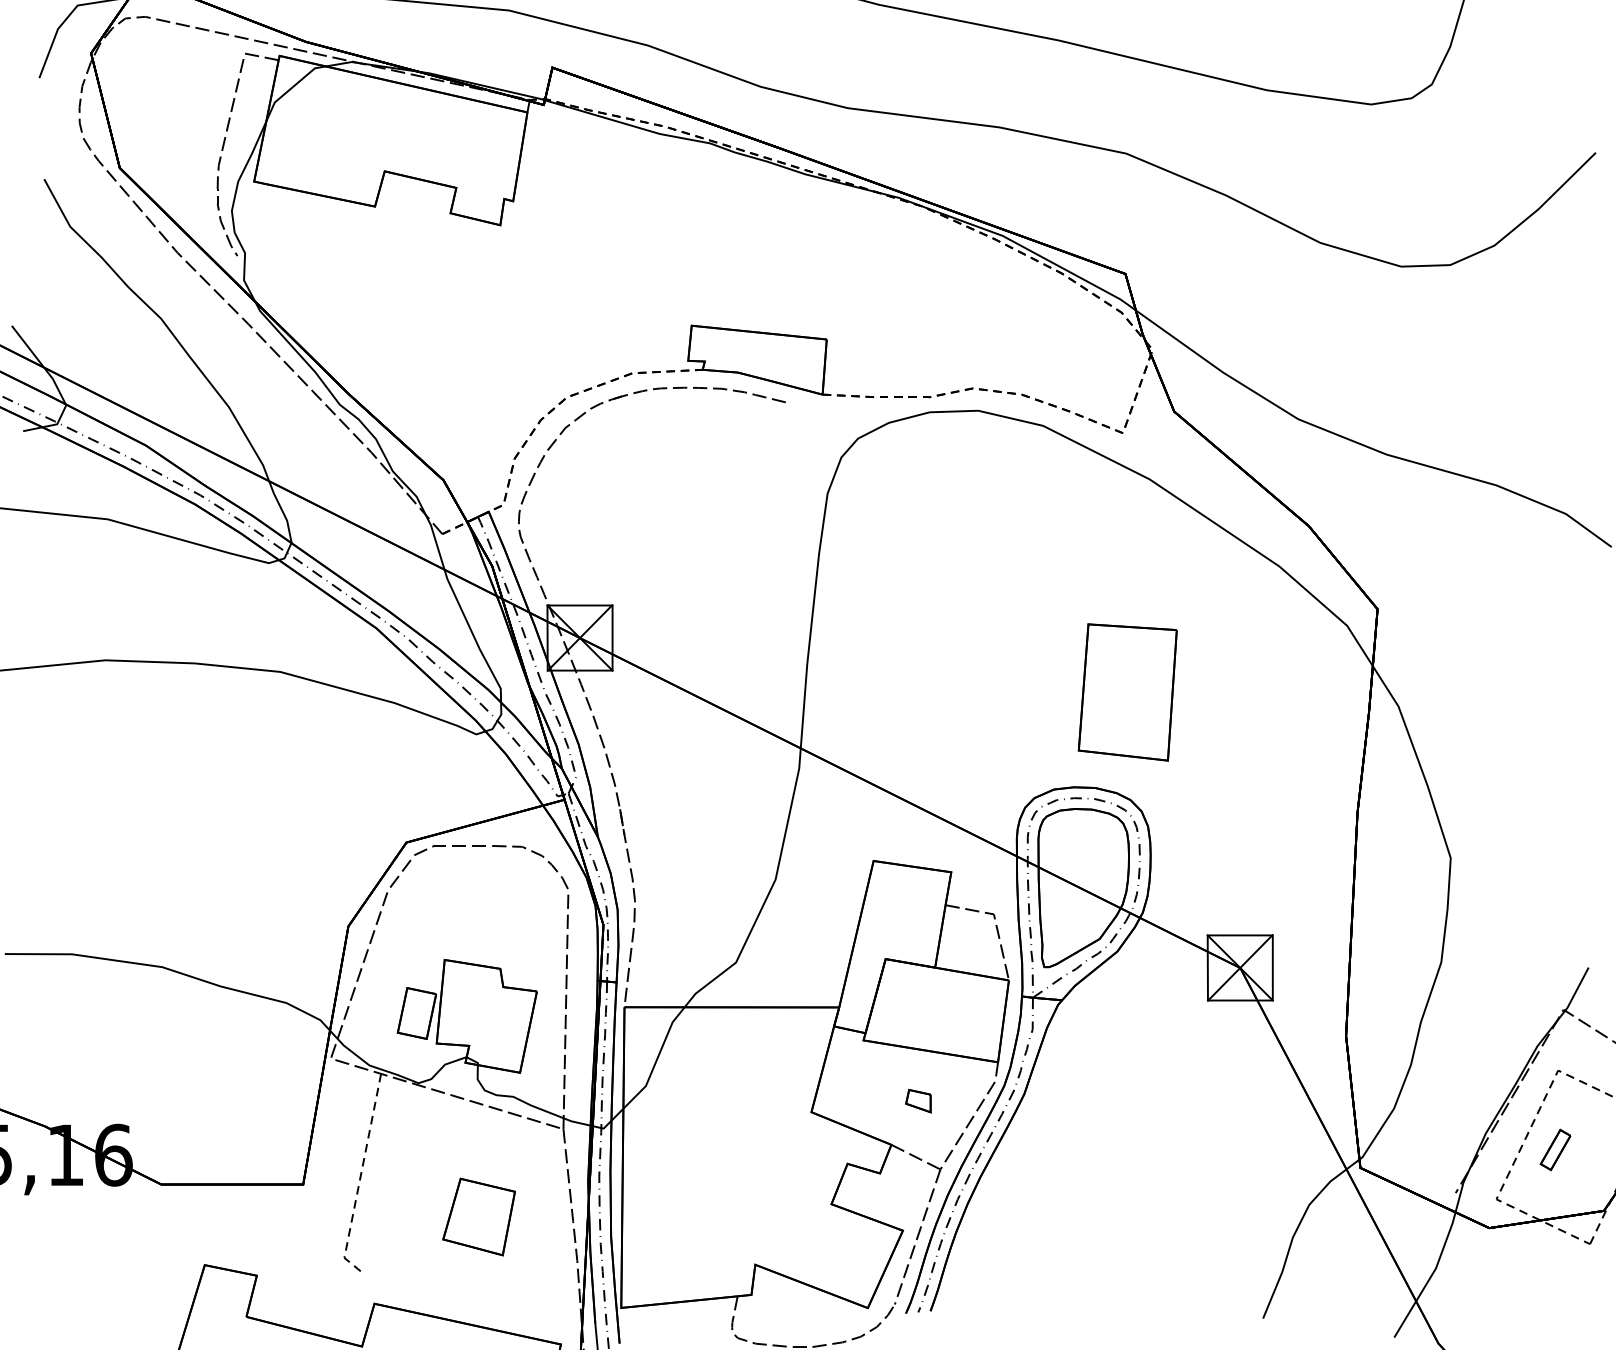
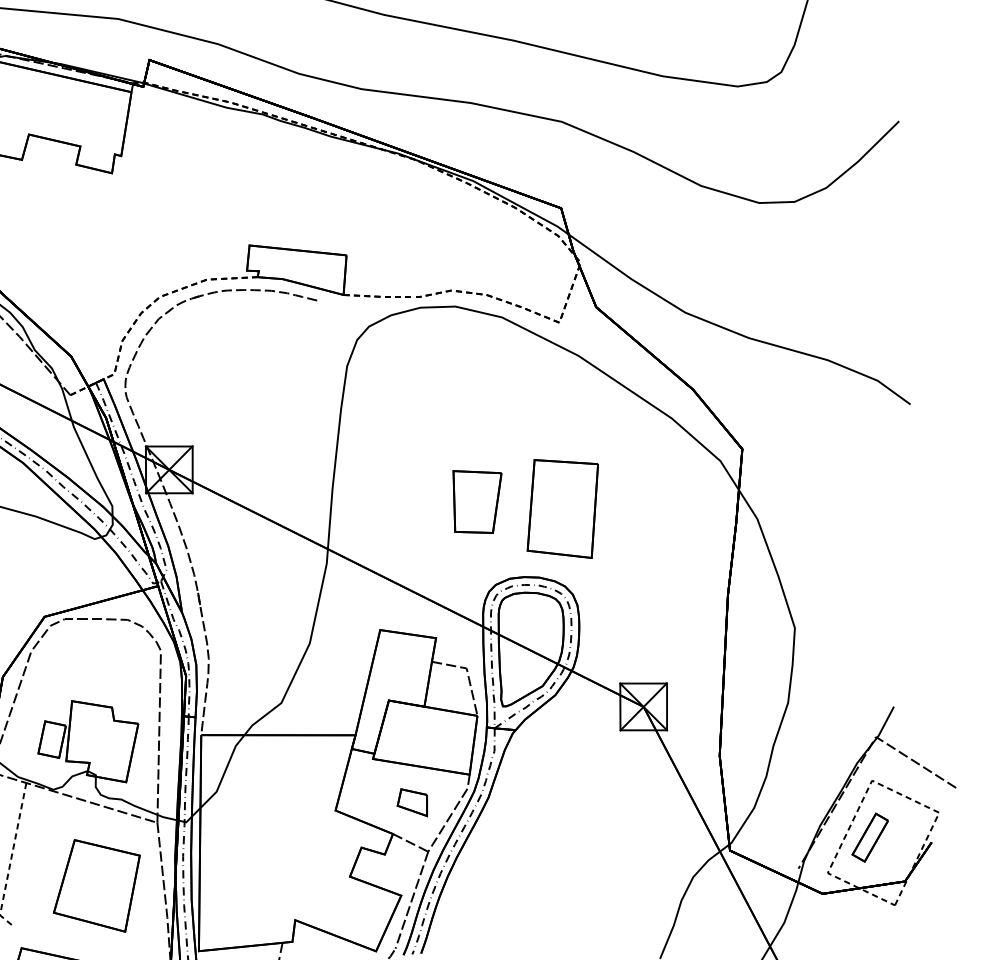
part: (1008, 682) -> (477, 501), added
part: (918, 1100) -> (412, 802), size x1.67
part: (1555, 1149) -> (870, 837), size x1.67
part: (478, 1216) -> (96, 885), size x1.67

